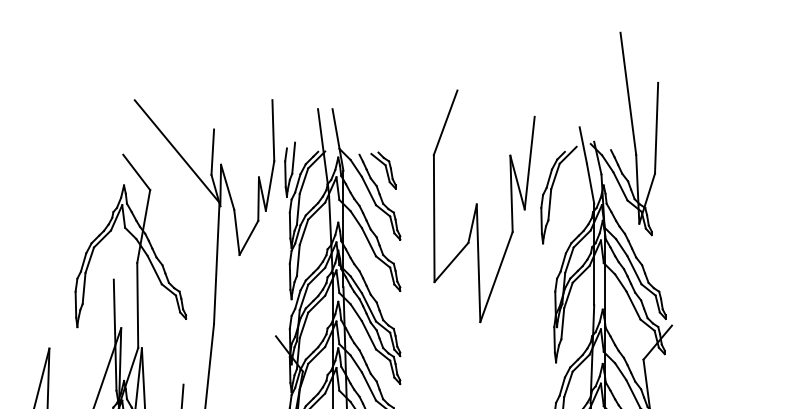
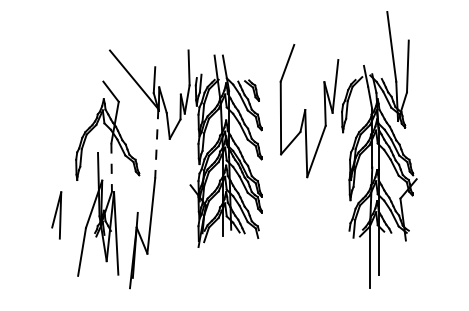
line: (216, 263) -> (156, 143), solid -> dashed
line: (137, 306) -> (111, 168), solid -> dashed

